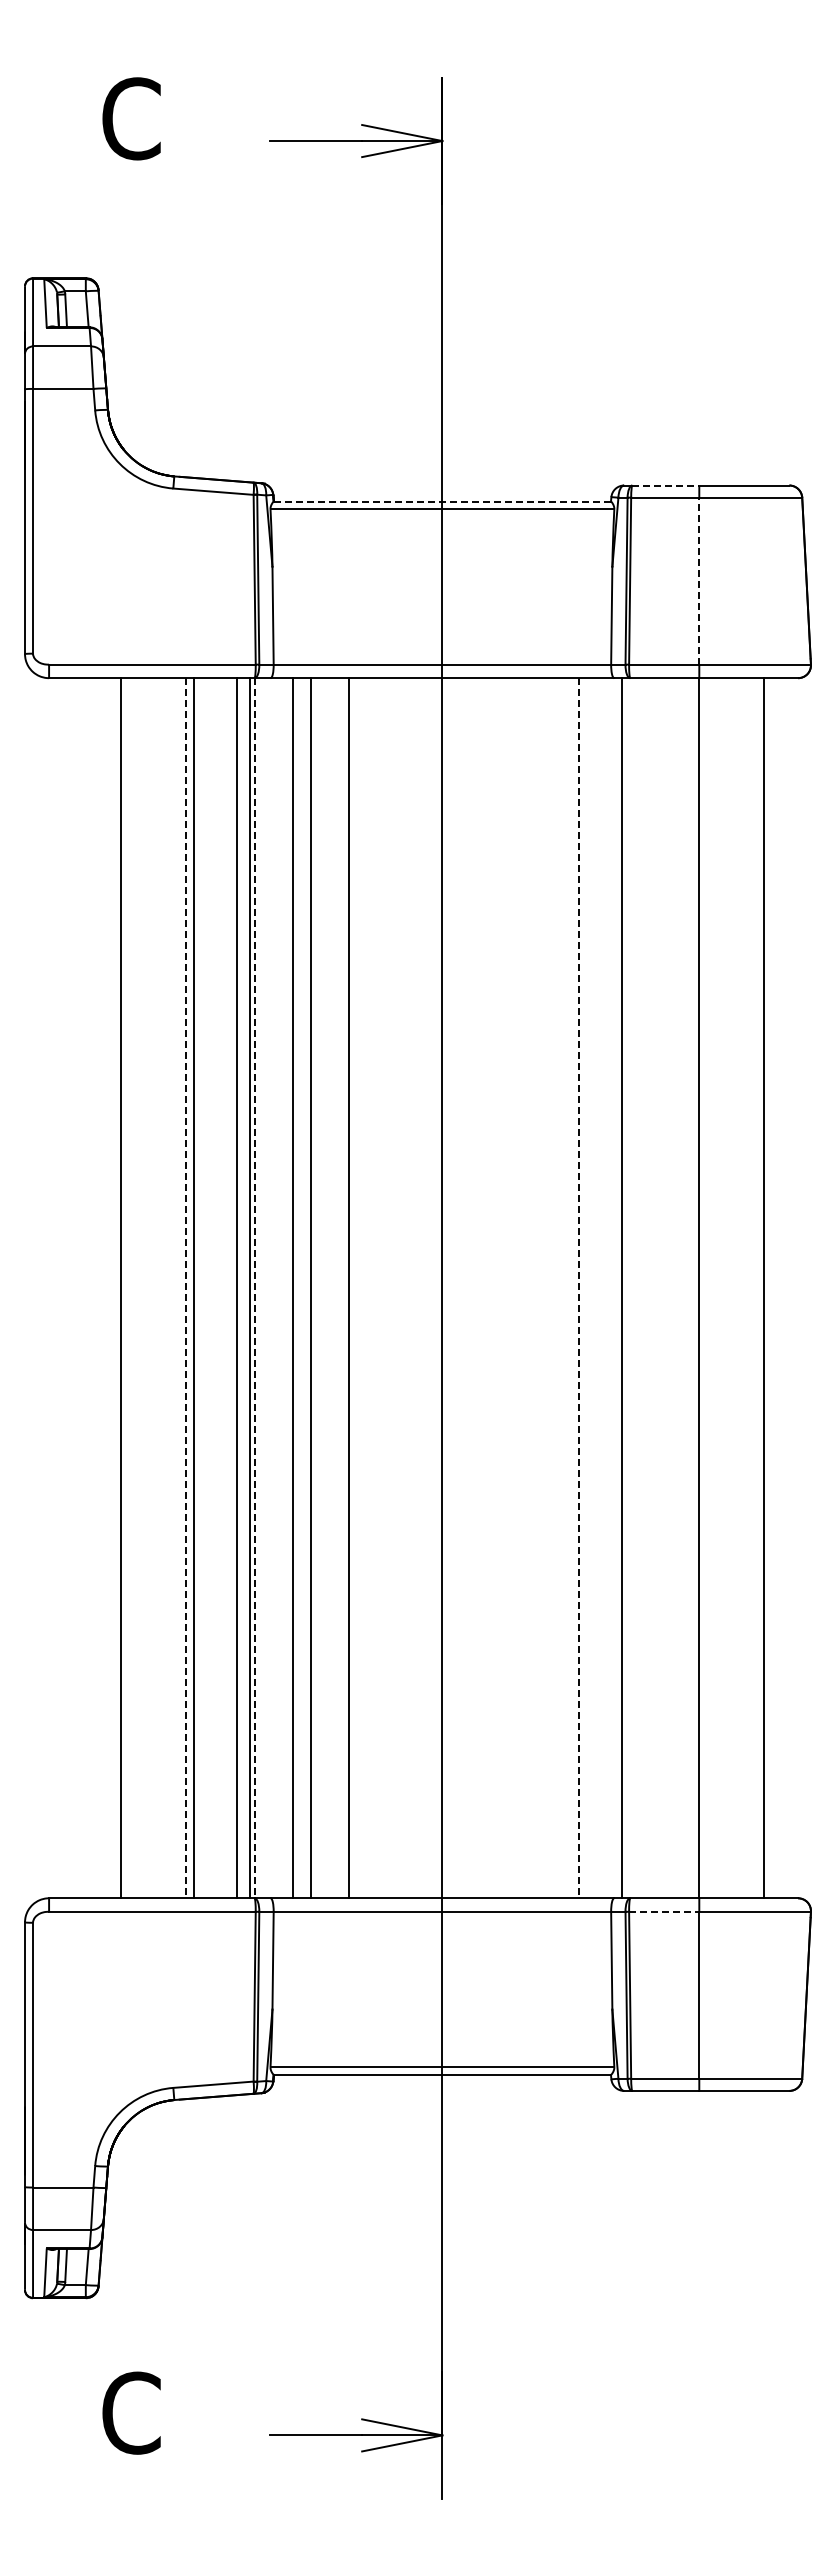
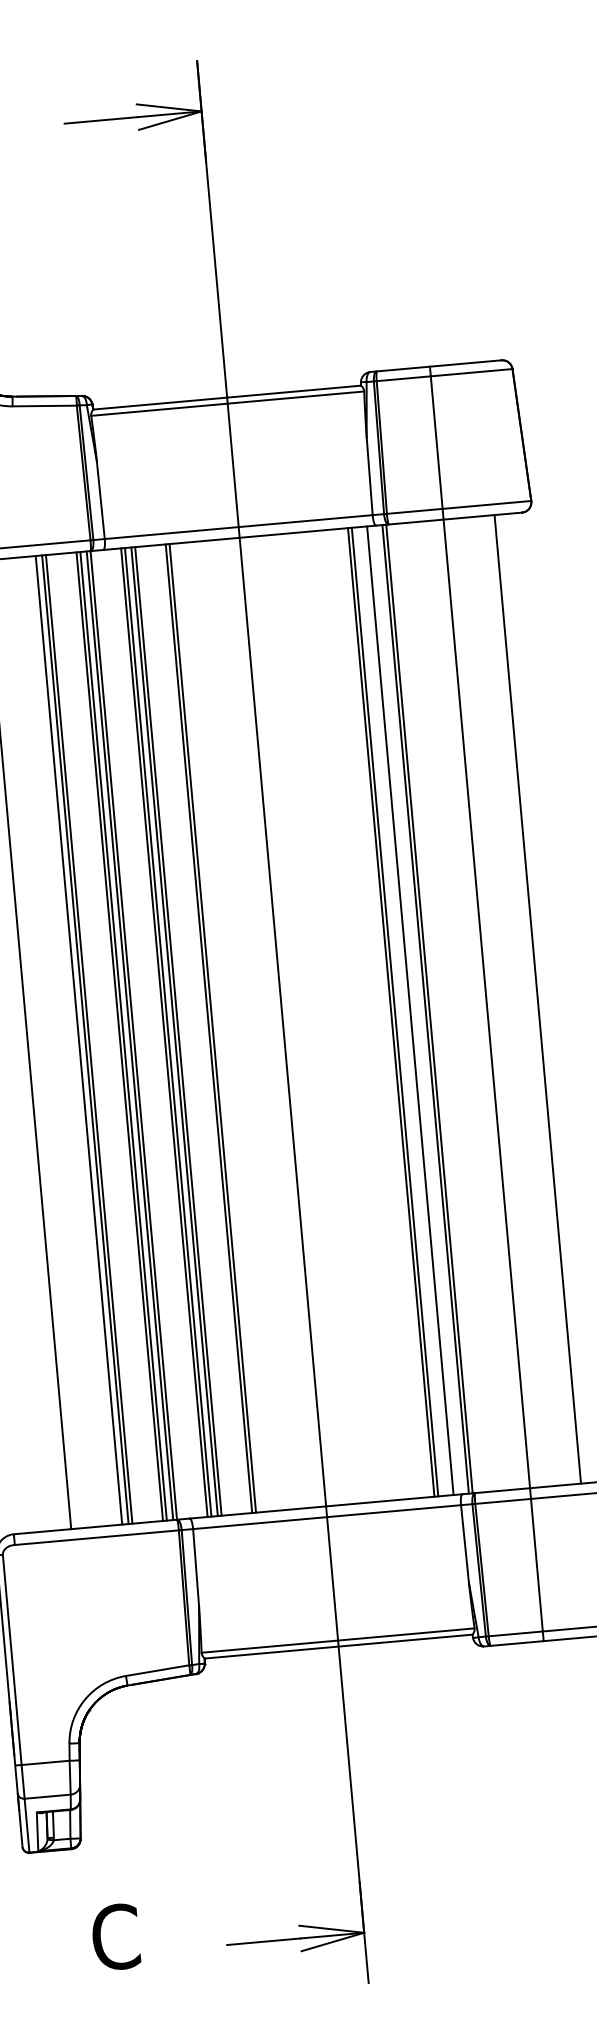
line: (666, 485) -> (403, 369), dashed -> solid
line: (442, 501) -> (227, 397), dashed -> solid
line: (699, 580) -> (436, 442), dashed -> solid
line: (185, 1288) -> (78, 1040), dashed -> solid
line: (198, 1288) -> (89, 1039), added
line: (241, 1288) -> (123, 1036), added
line: (254, 1288) -> (133, 1035), dashed -> solid
line: (297, 1288) -> (167, 1032), added
line: (305, 1288) -> (174, 1032), added
line: (354, 1288) -> (213, 1028), added
line: (578, 1288) -> (390, 1012), dashed -> solid
line: (583, 1288) -> (394, 1012), added
line: (602, 1288) -> (410, 1010), added
line: (627, 1288) -> (429, 1009), added
line: (664, 1911) -> (503, 1501), dashed -> solid

